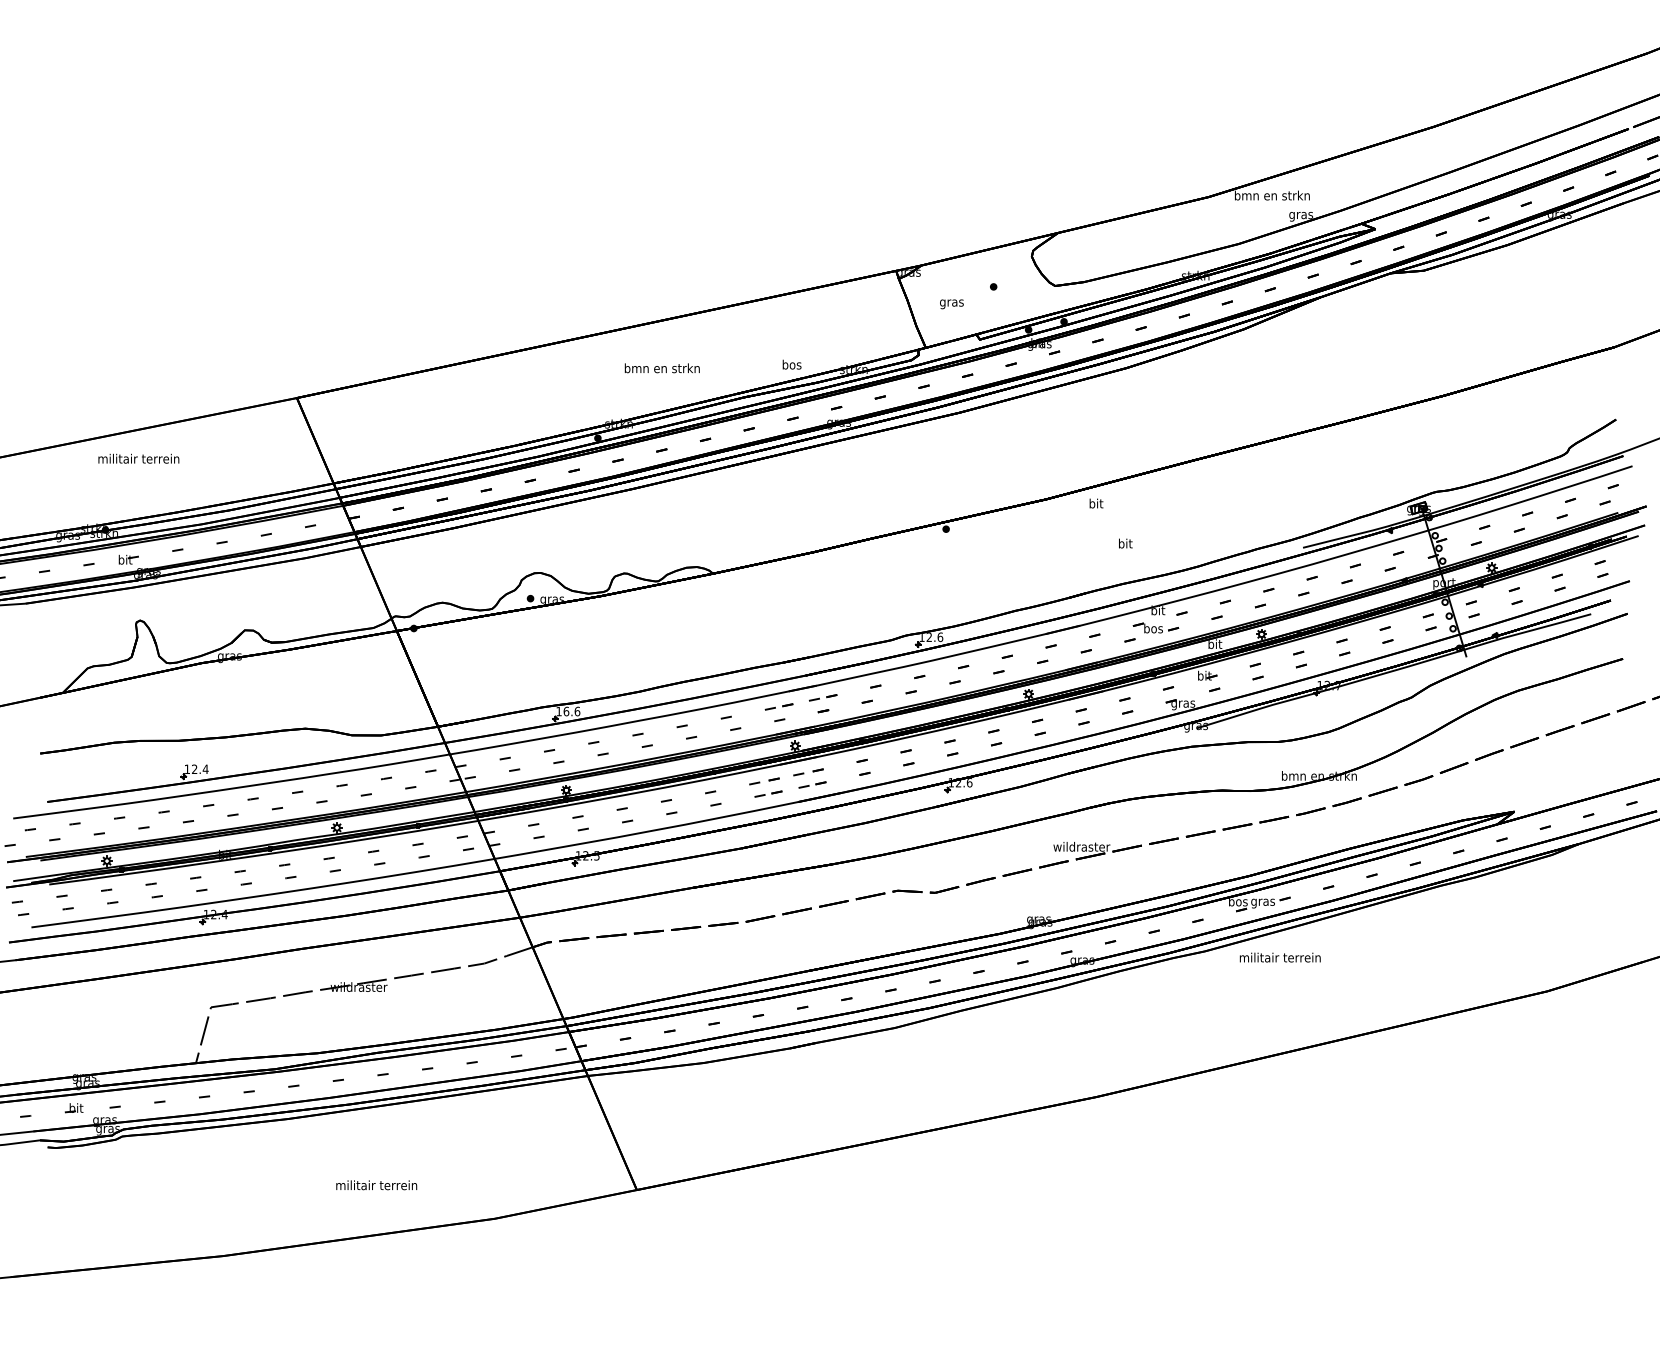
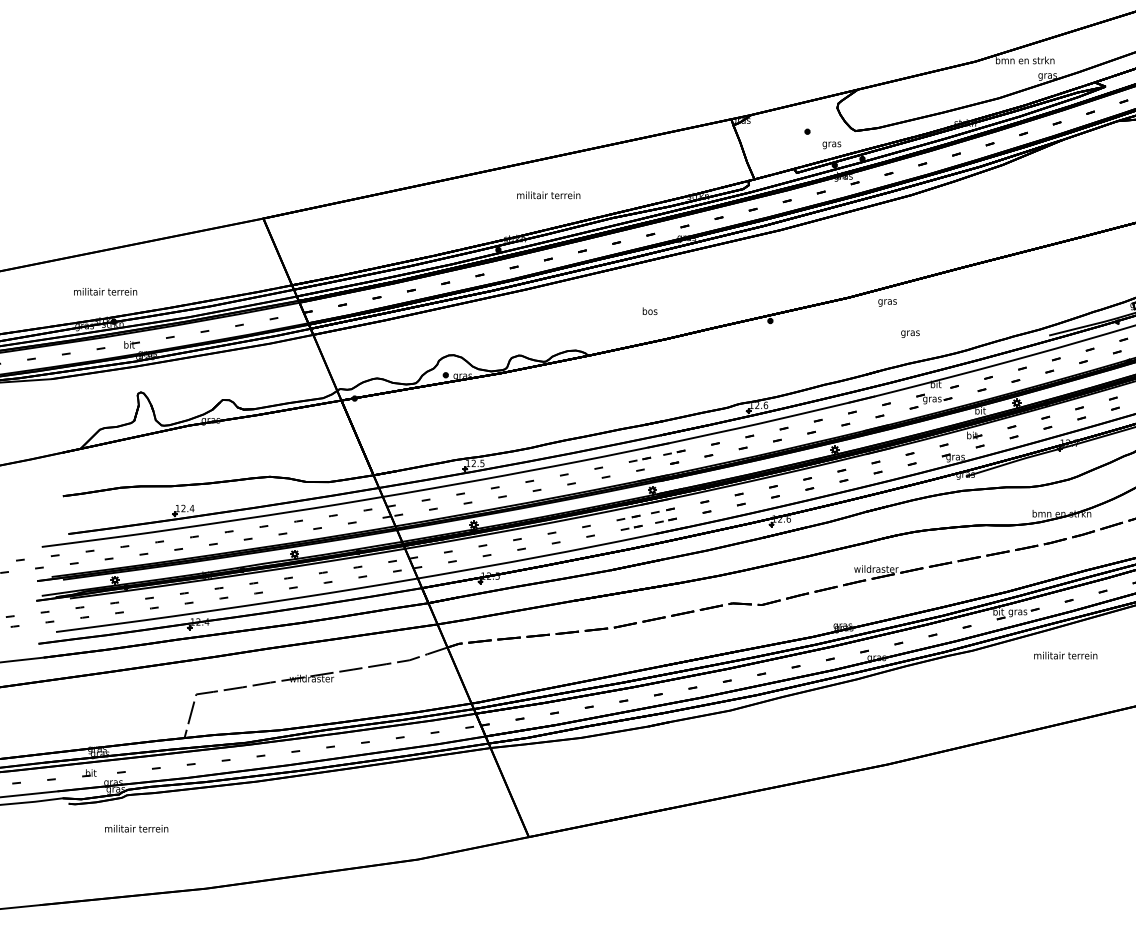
text: (951, 304) -> (831, 145), moved
text: (791, 364) -> (649, 311), moved
text: (661, 368) -> (548, 195), bmn en strkn -> militair terrein
text: (138, 458) -> (105, 291), moved
text: (1096, 504) -> (887, 301), bit -> gras
text: (1125, 544) -> (910, 332), bit -> gras
text: (1153, 629) -> (932, 399), bos -> gras
text: (571, 711) -> (477, 463), 16.6 -> 12.5
text: (1238, 901) -> (998, 611), bos -> bit
text: (1279, 957) -> (1065, 655), moved
text: (376, 1185) -> (136, 828), moved

